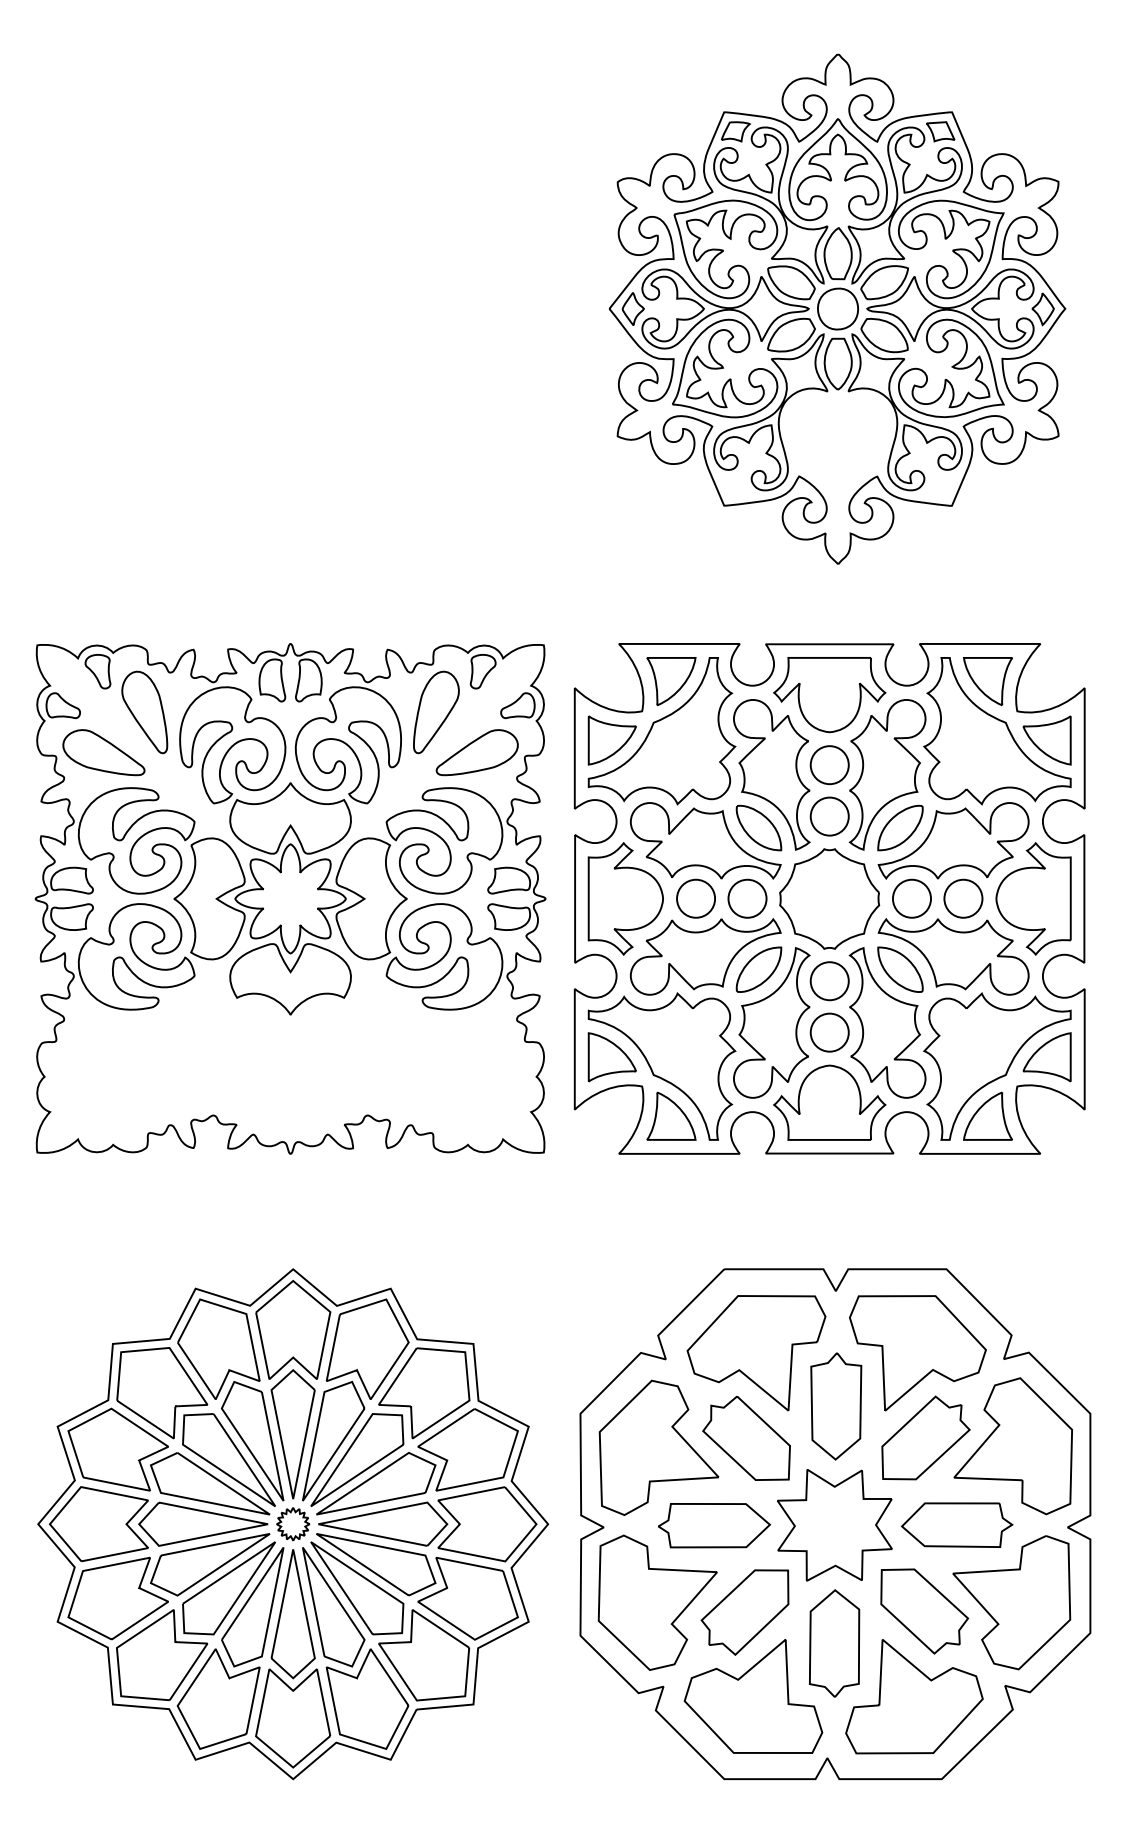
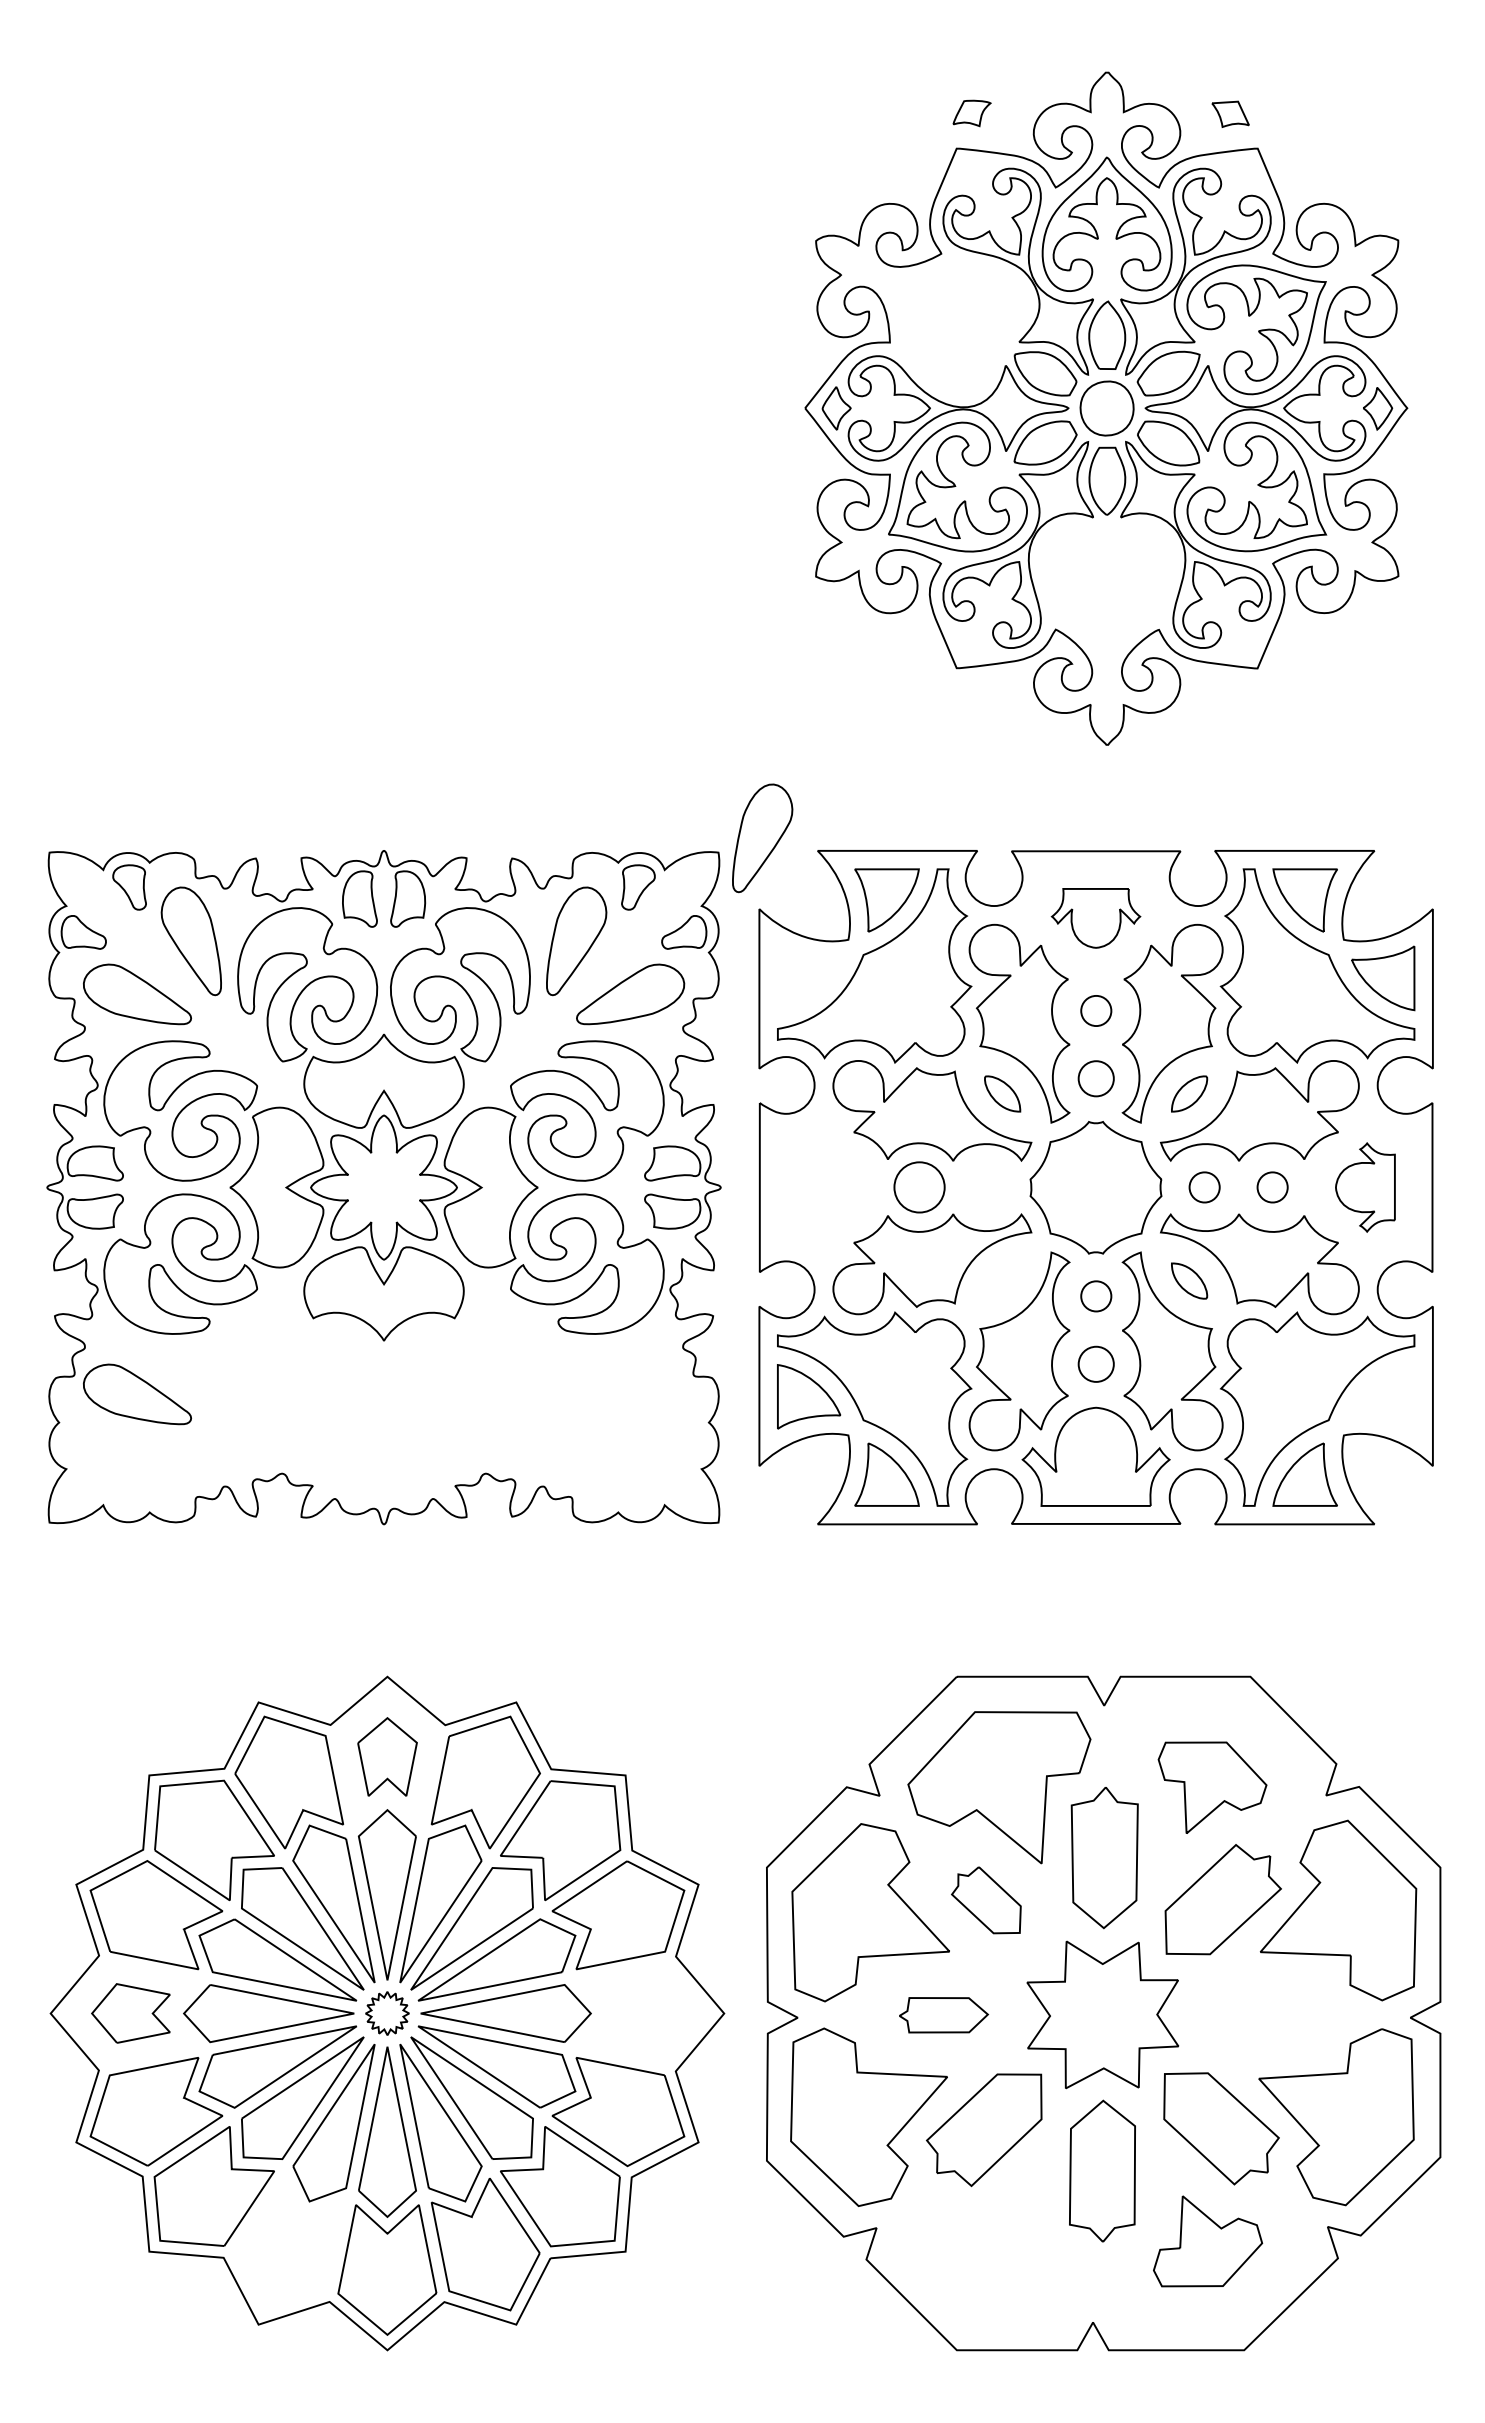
part: (735, 131) -> (971, 113), moved
part: (940, 131) -> (1230, 113), moved
part: (725, 249) -> (958, 329), removed
part: (577, 634) -> (762, 838), added
part: (829, 695) -> (1095, 918), size x0.6
part: (612, 740) -> (809, 978), removed
part: (830, 764) -> (1096, 1010), size x0.6
part: (830, 816) -> (1096, 1078), size x0.7
part: (758, 827) -> (1002, 1093), size x0.6
part: (900, 827) -> (1189, 1093), size x0.6
part: (625, 898) -> (826, 1187), removed
part: (747, 898) -> (987, 1187), removed
part: (911, 898) -> (1204, 1187), size x0.6
part: (963, 898) -> (1272, 1187), size x0.6
part: (1033, 898) -> (1365, 1187), size x0.6
part: (758, 969) -> (1002, 1280), removed
part: (900, 969) -> (1189, 1280), size x0.6
part: (830, 981) -> (1096, 1296), size x0.6
part: (830, 1032) -> (1096, 1364), size x0.7
part: (103, 1055) -> (137, 1394), added
part: (1047, 1057) -> (1383, 1396), removed
part: (293, 1329) -> (387, 1756), size x0.6
part: (917, 1353) -> (1212, 1787), size x0.6
part: (746, 1438) -> (986, 1900), size x0.6
part: (98, 1524) -> (130, 2013), size x0.6
part: (487, 1524) -> (643, 2013), removed
part: (714, 1524) -> (943, 2014), size x0.6
part: (957, 1524) -> (1264, 2014), removed
part: (753, 1696) -> (995, 2240), removed
part: (914, 1696) -> (1207, 2241), size x0.6
part: (218, 1699) -> (288, 2244), removed

